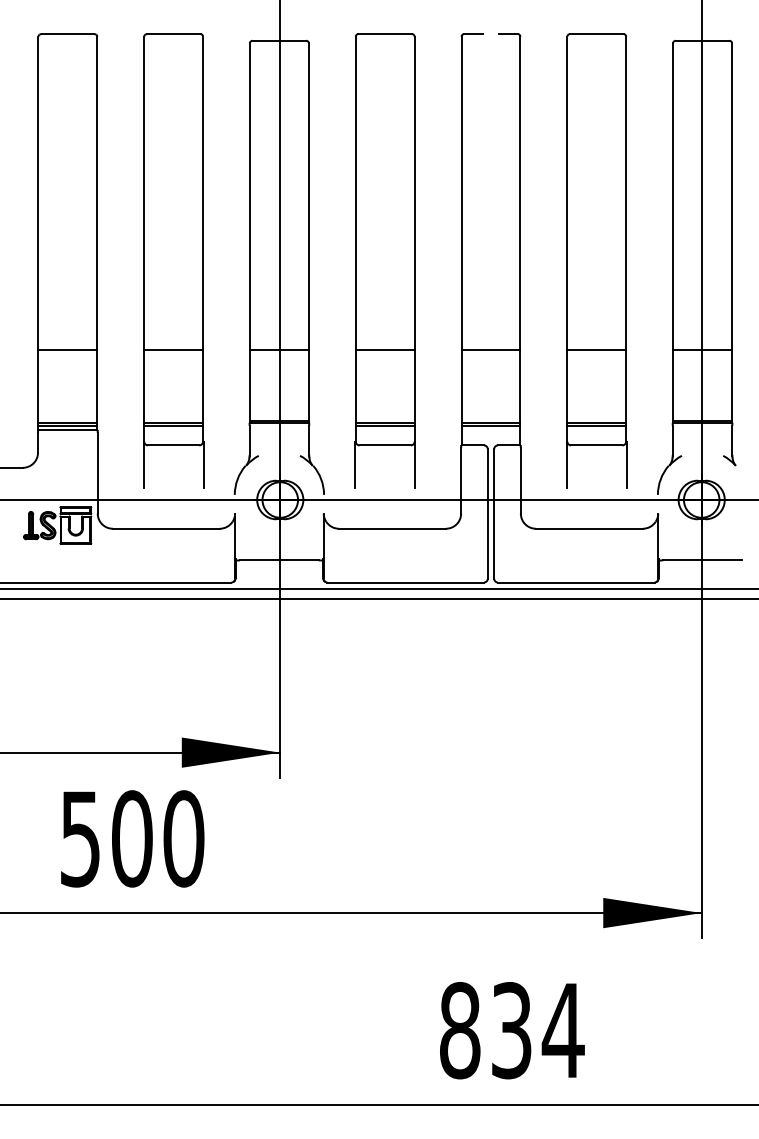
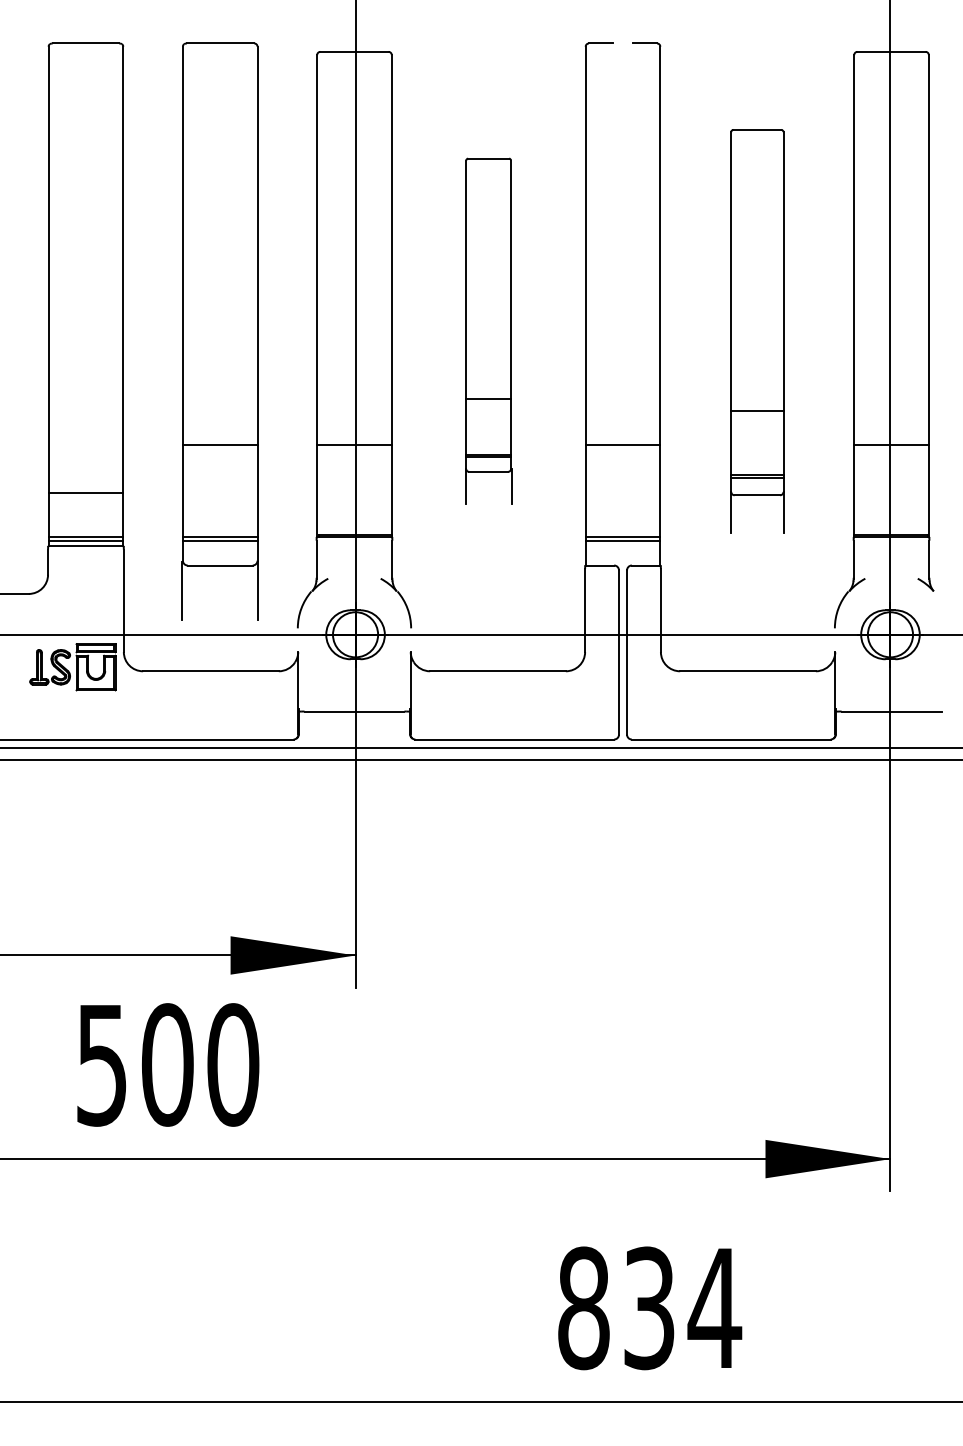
part: (384, 260) -> (487, 330), size x0.6
part: (596, 260) -> (756, 330), size x0.7
line: (67, 350) -> (85, 493), moved

